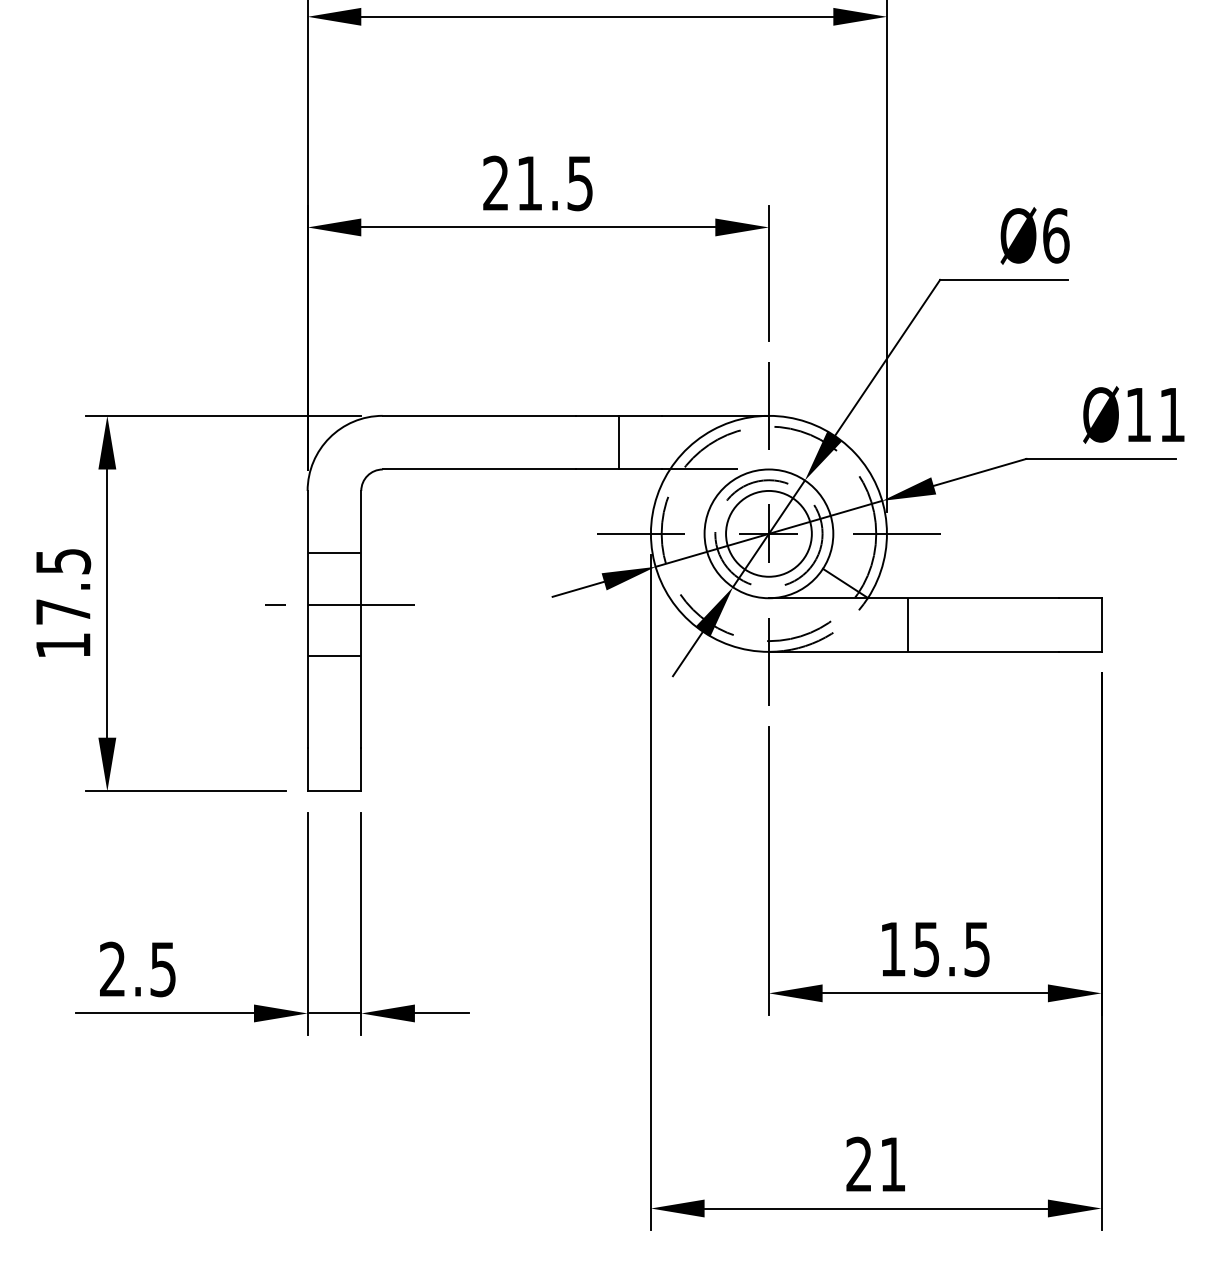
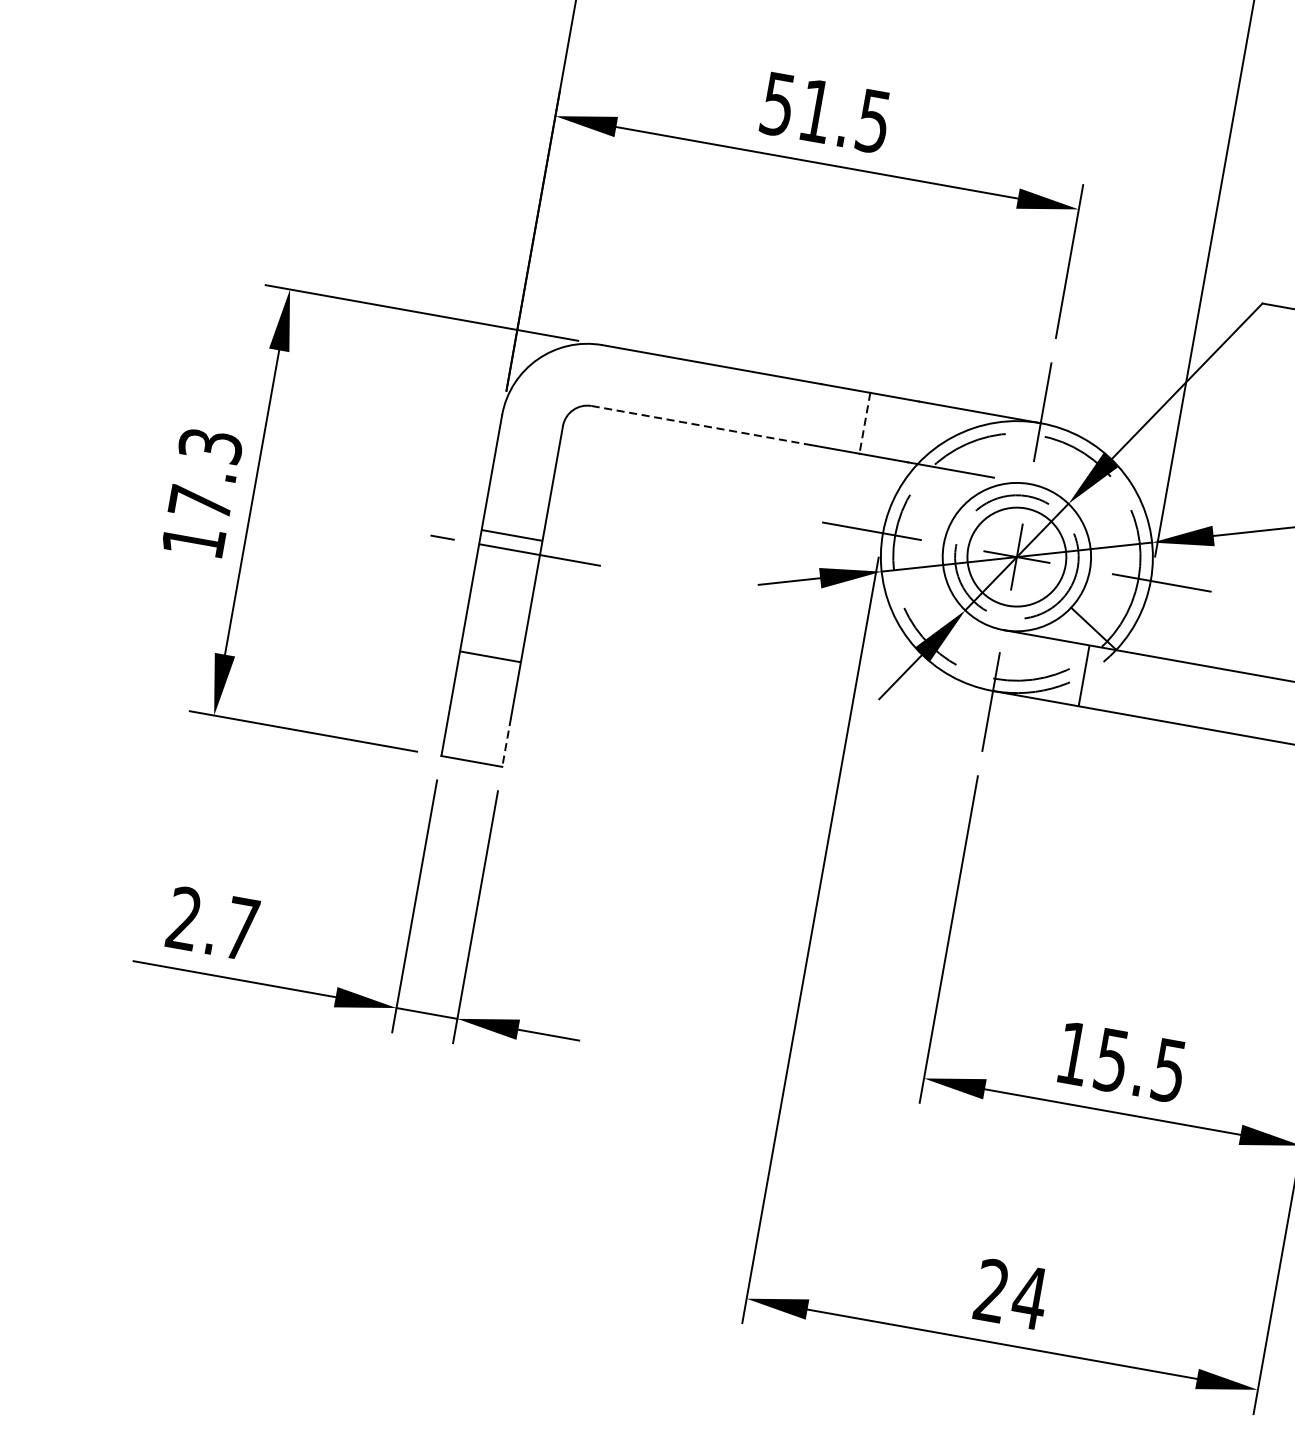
text: (495, 183) -> (777, 104), 21.5 -> 51.5
line: (618, 442) -> (864, 423), solid -> dashed
line: (479, 469) -> (701, 425), solid -> dashed
line: (334, 553) -> (512, 535), moved
text: (62, 561) -> (209, 445), 17.5 -> 17.3
line: (908, 624) -> (1084, 675), moved
line: (334, 656) -> (490, 657), moved
line: (361, 770) -> (506, 743), solid -> dashed
text: (162, 969) -> (240, 928), 2.5 -> 2.7
text: (892, 1164) -> (1029, 1297), 21 -> 24

